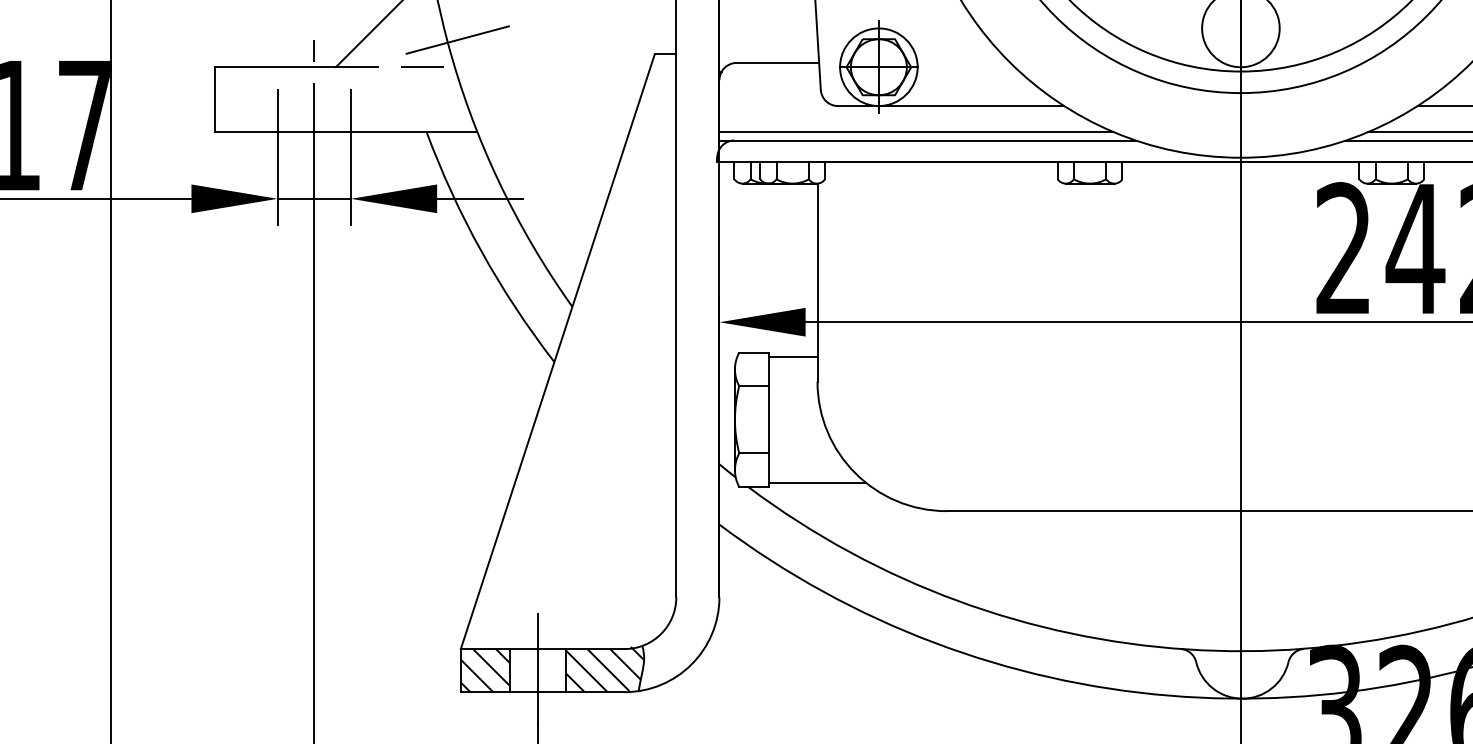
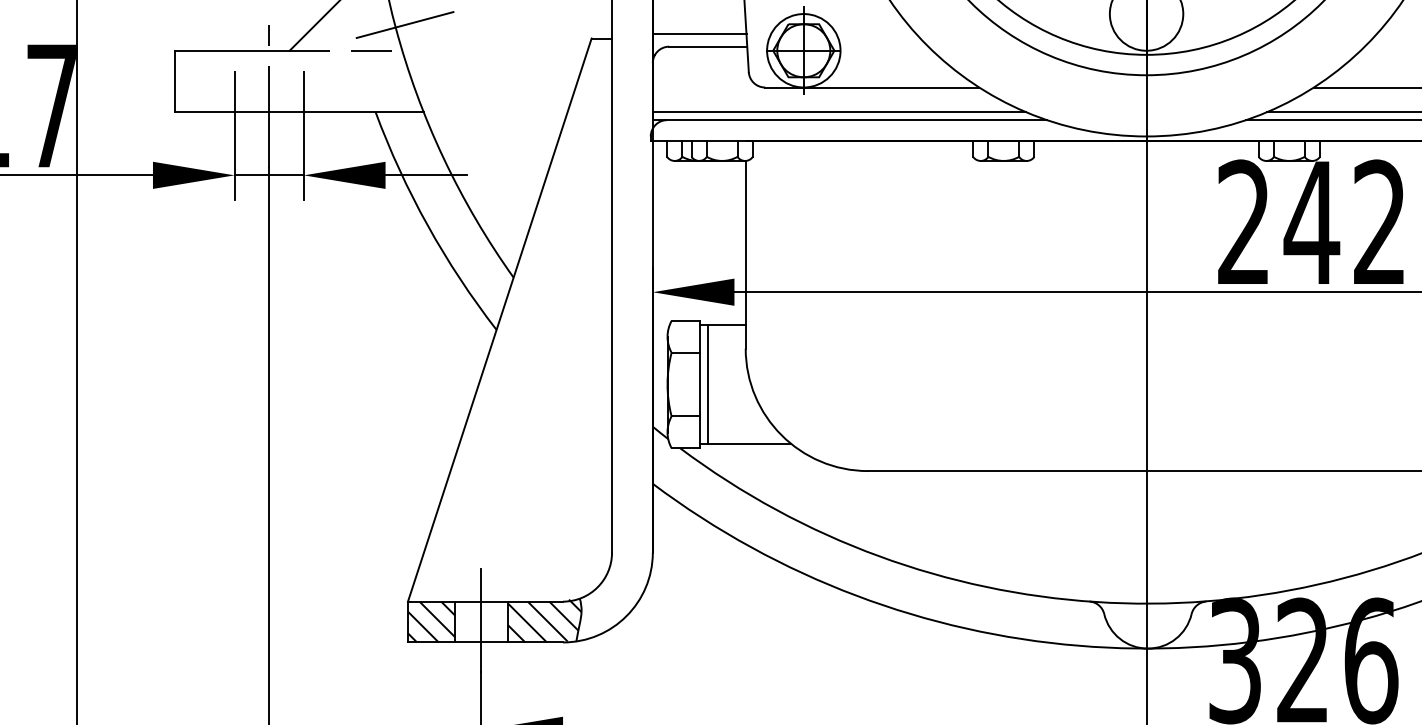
line: (768, 50) -> (699, 34), added
line: (778, 419) -> (708, 384), added

